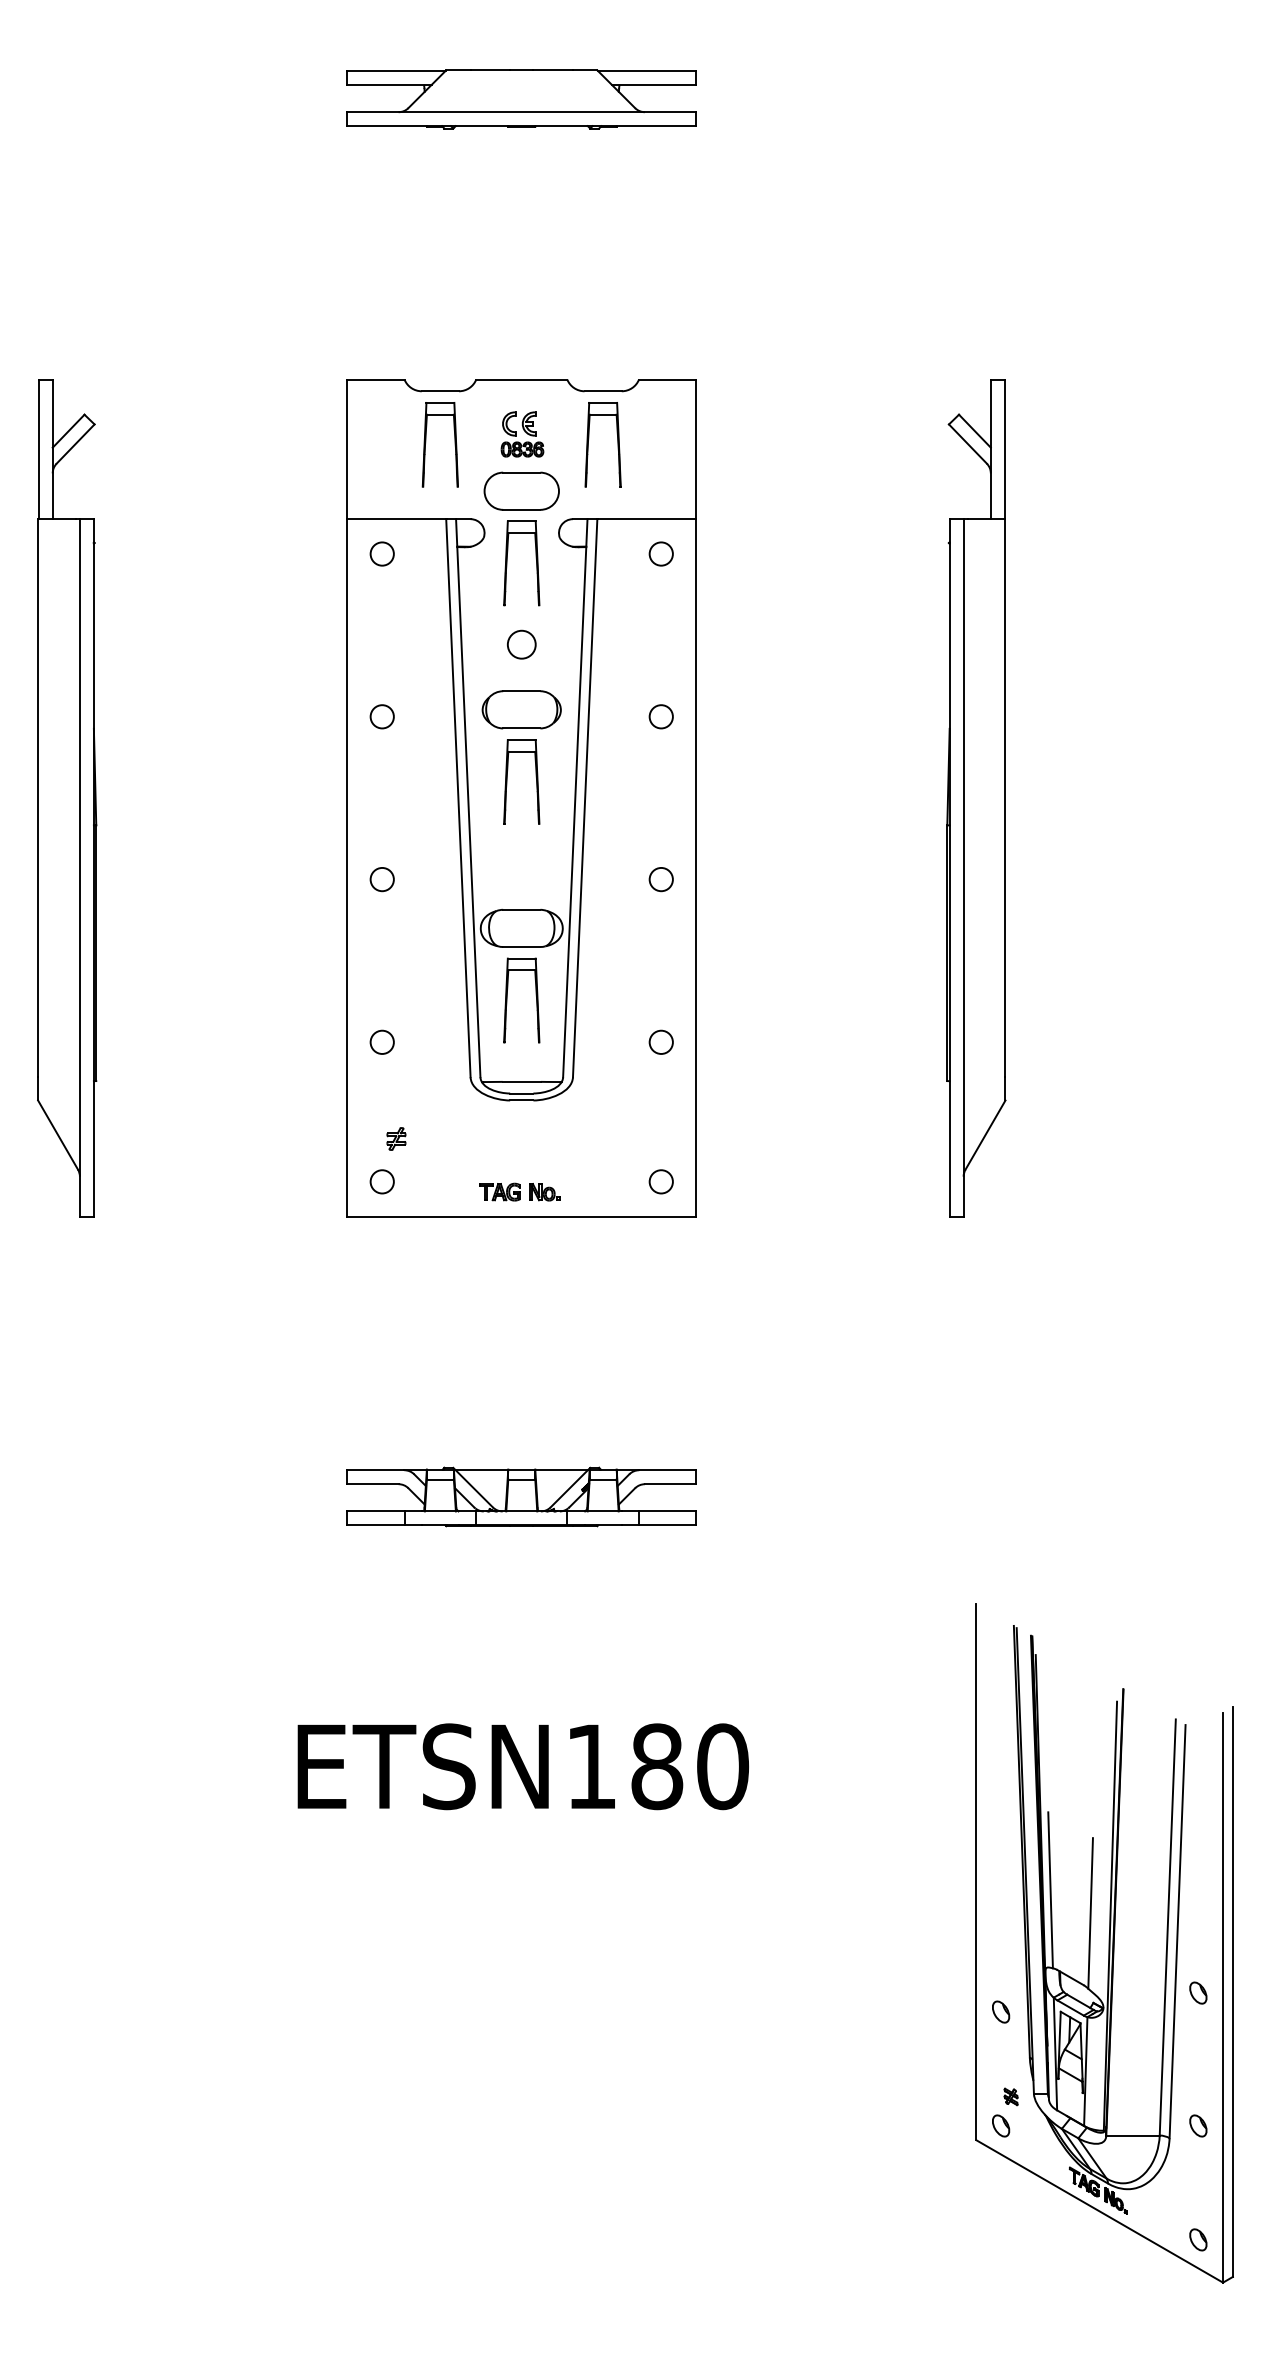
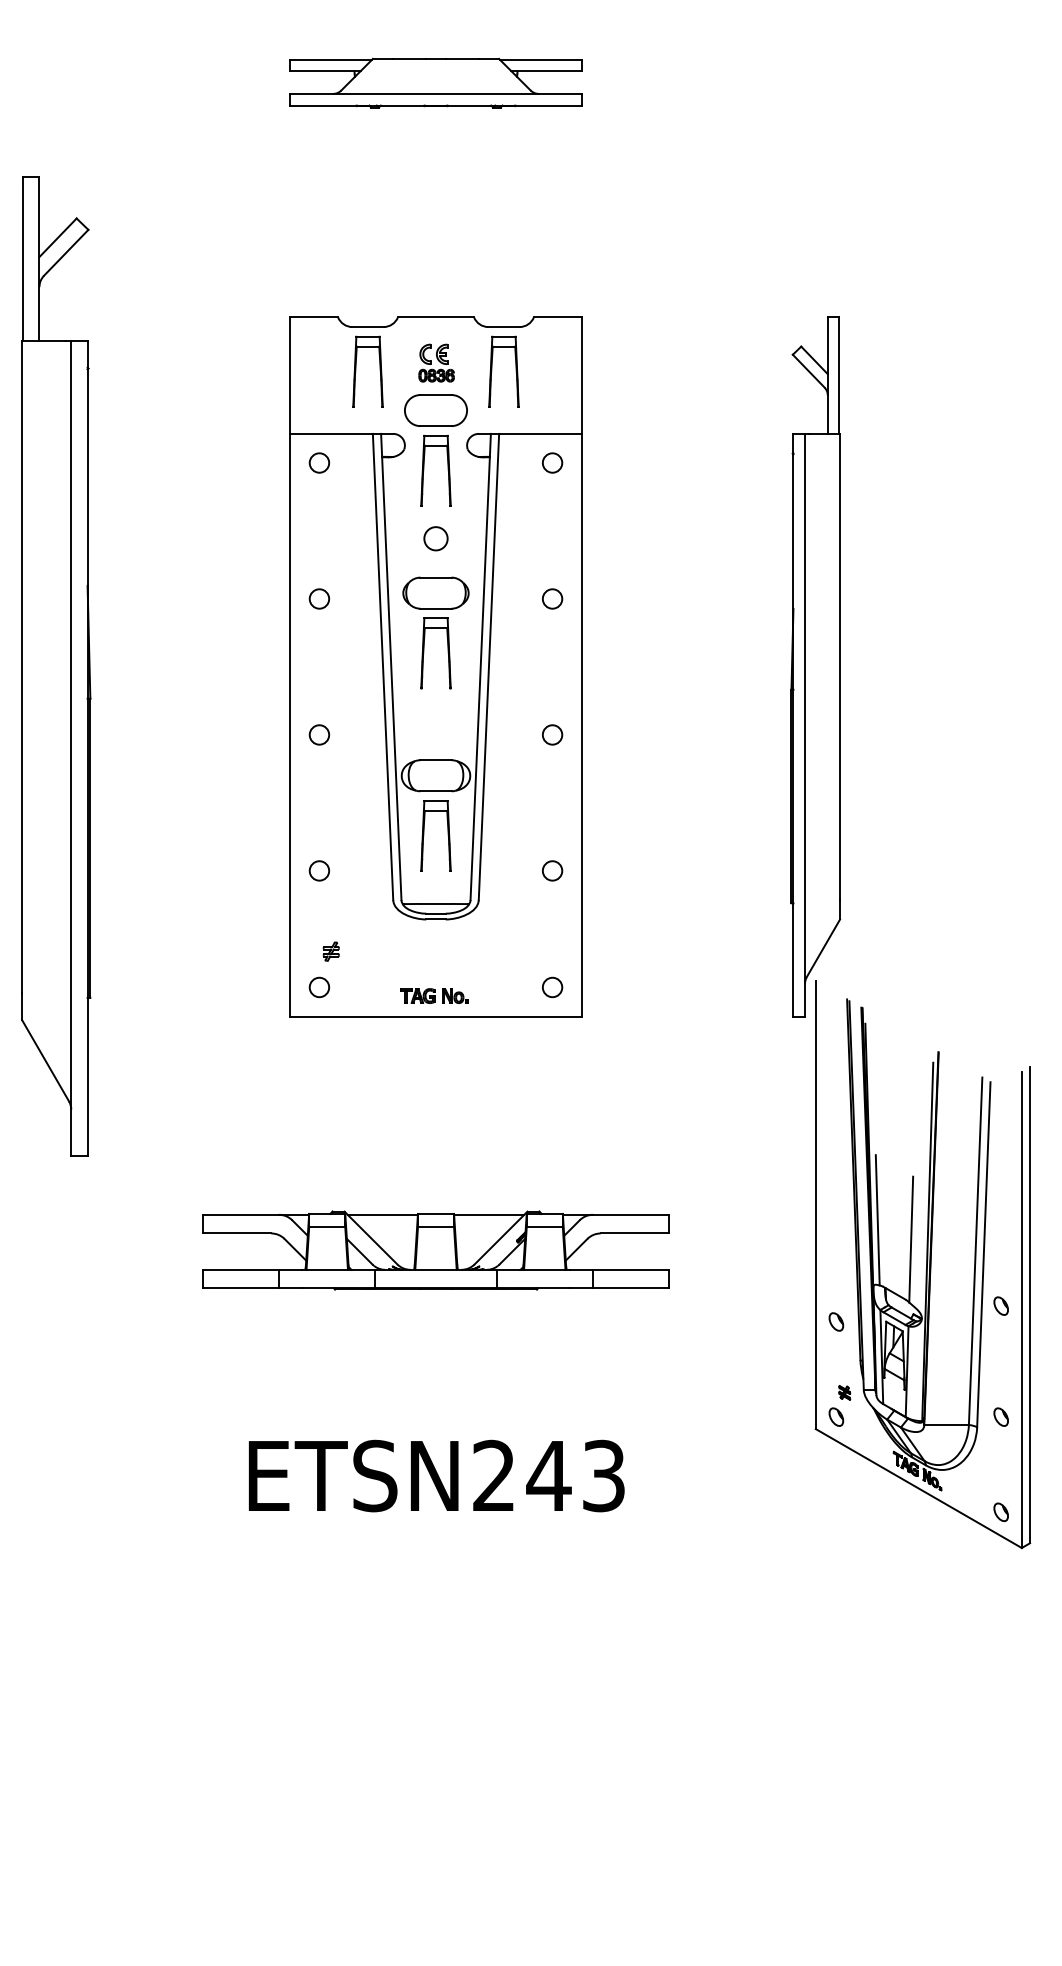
part: (66, 797) -> (55, 666), size x1.4
part: (521, 1496) -> (435, 1250), size x1.6
text: (657, 1766) -> (549, 1475), ETSN180 -> ETSN243
part: (1104, 1943) -> (922, 1264), moved

